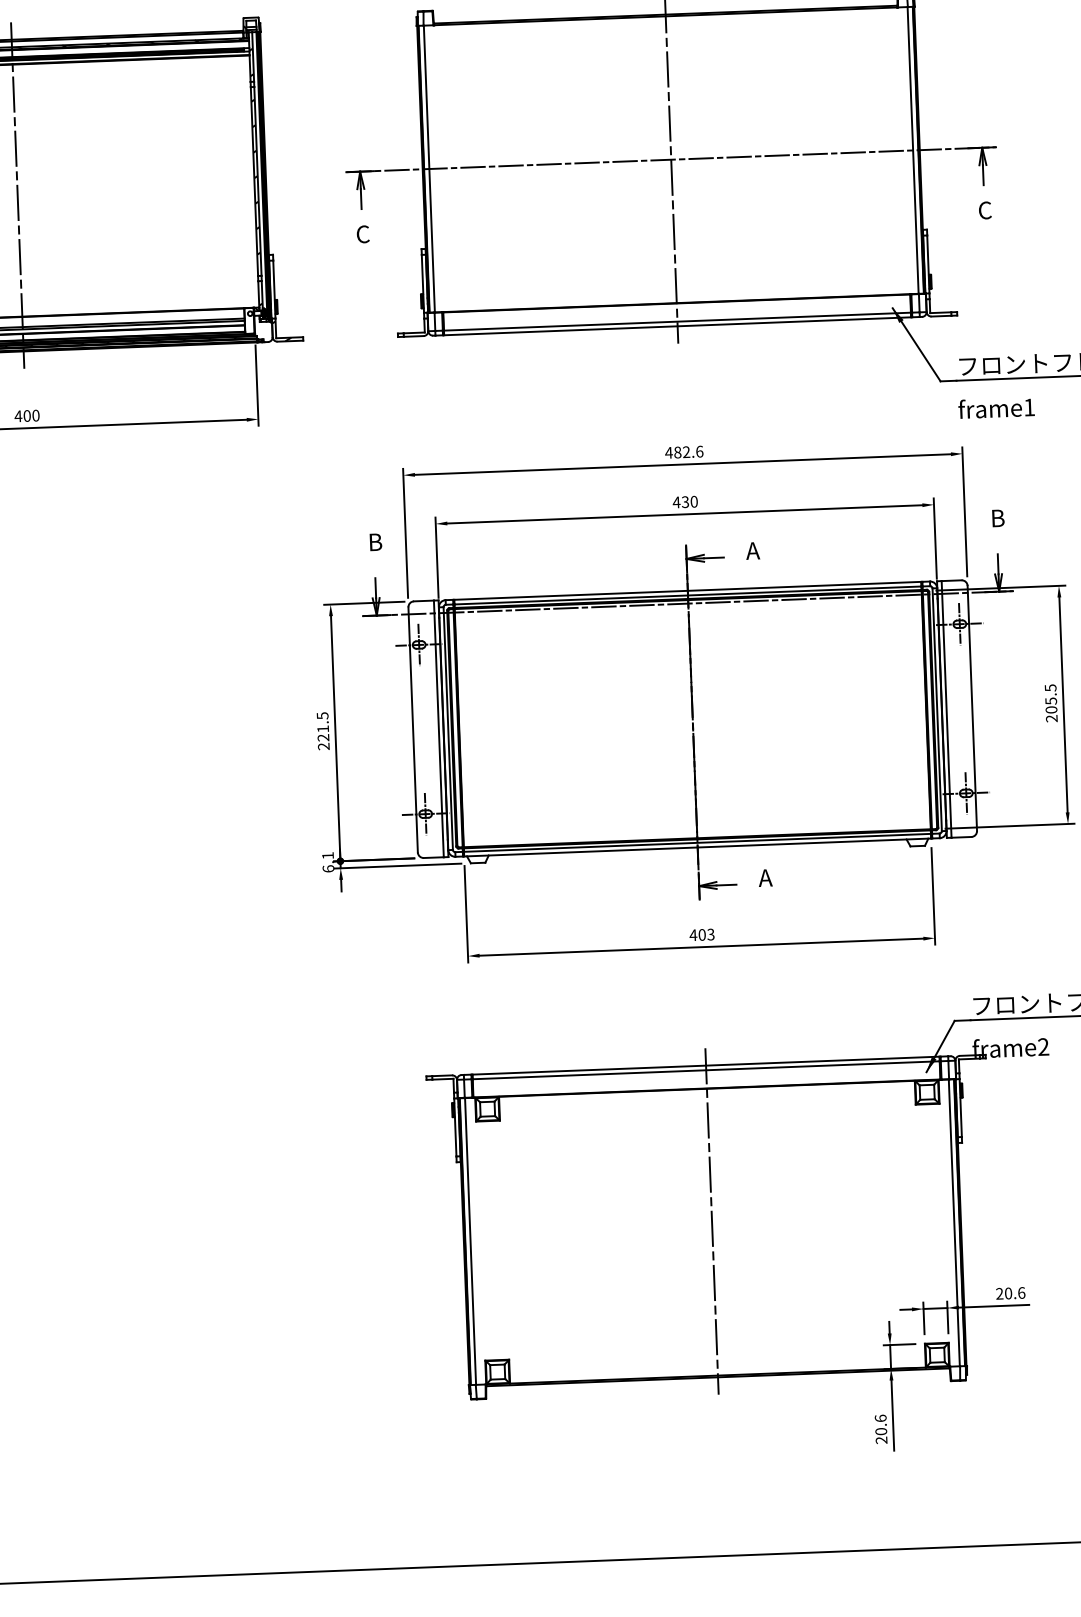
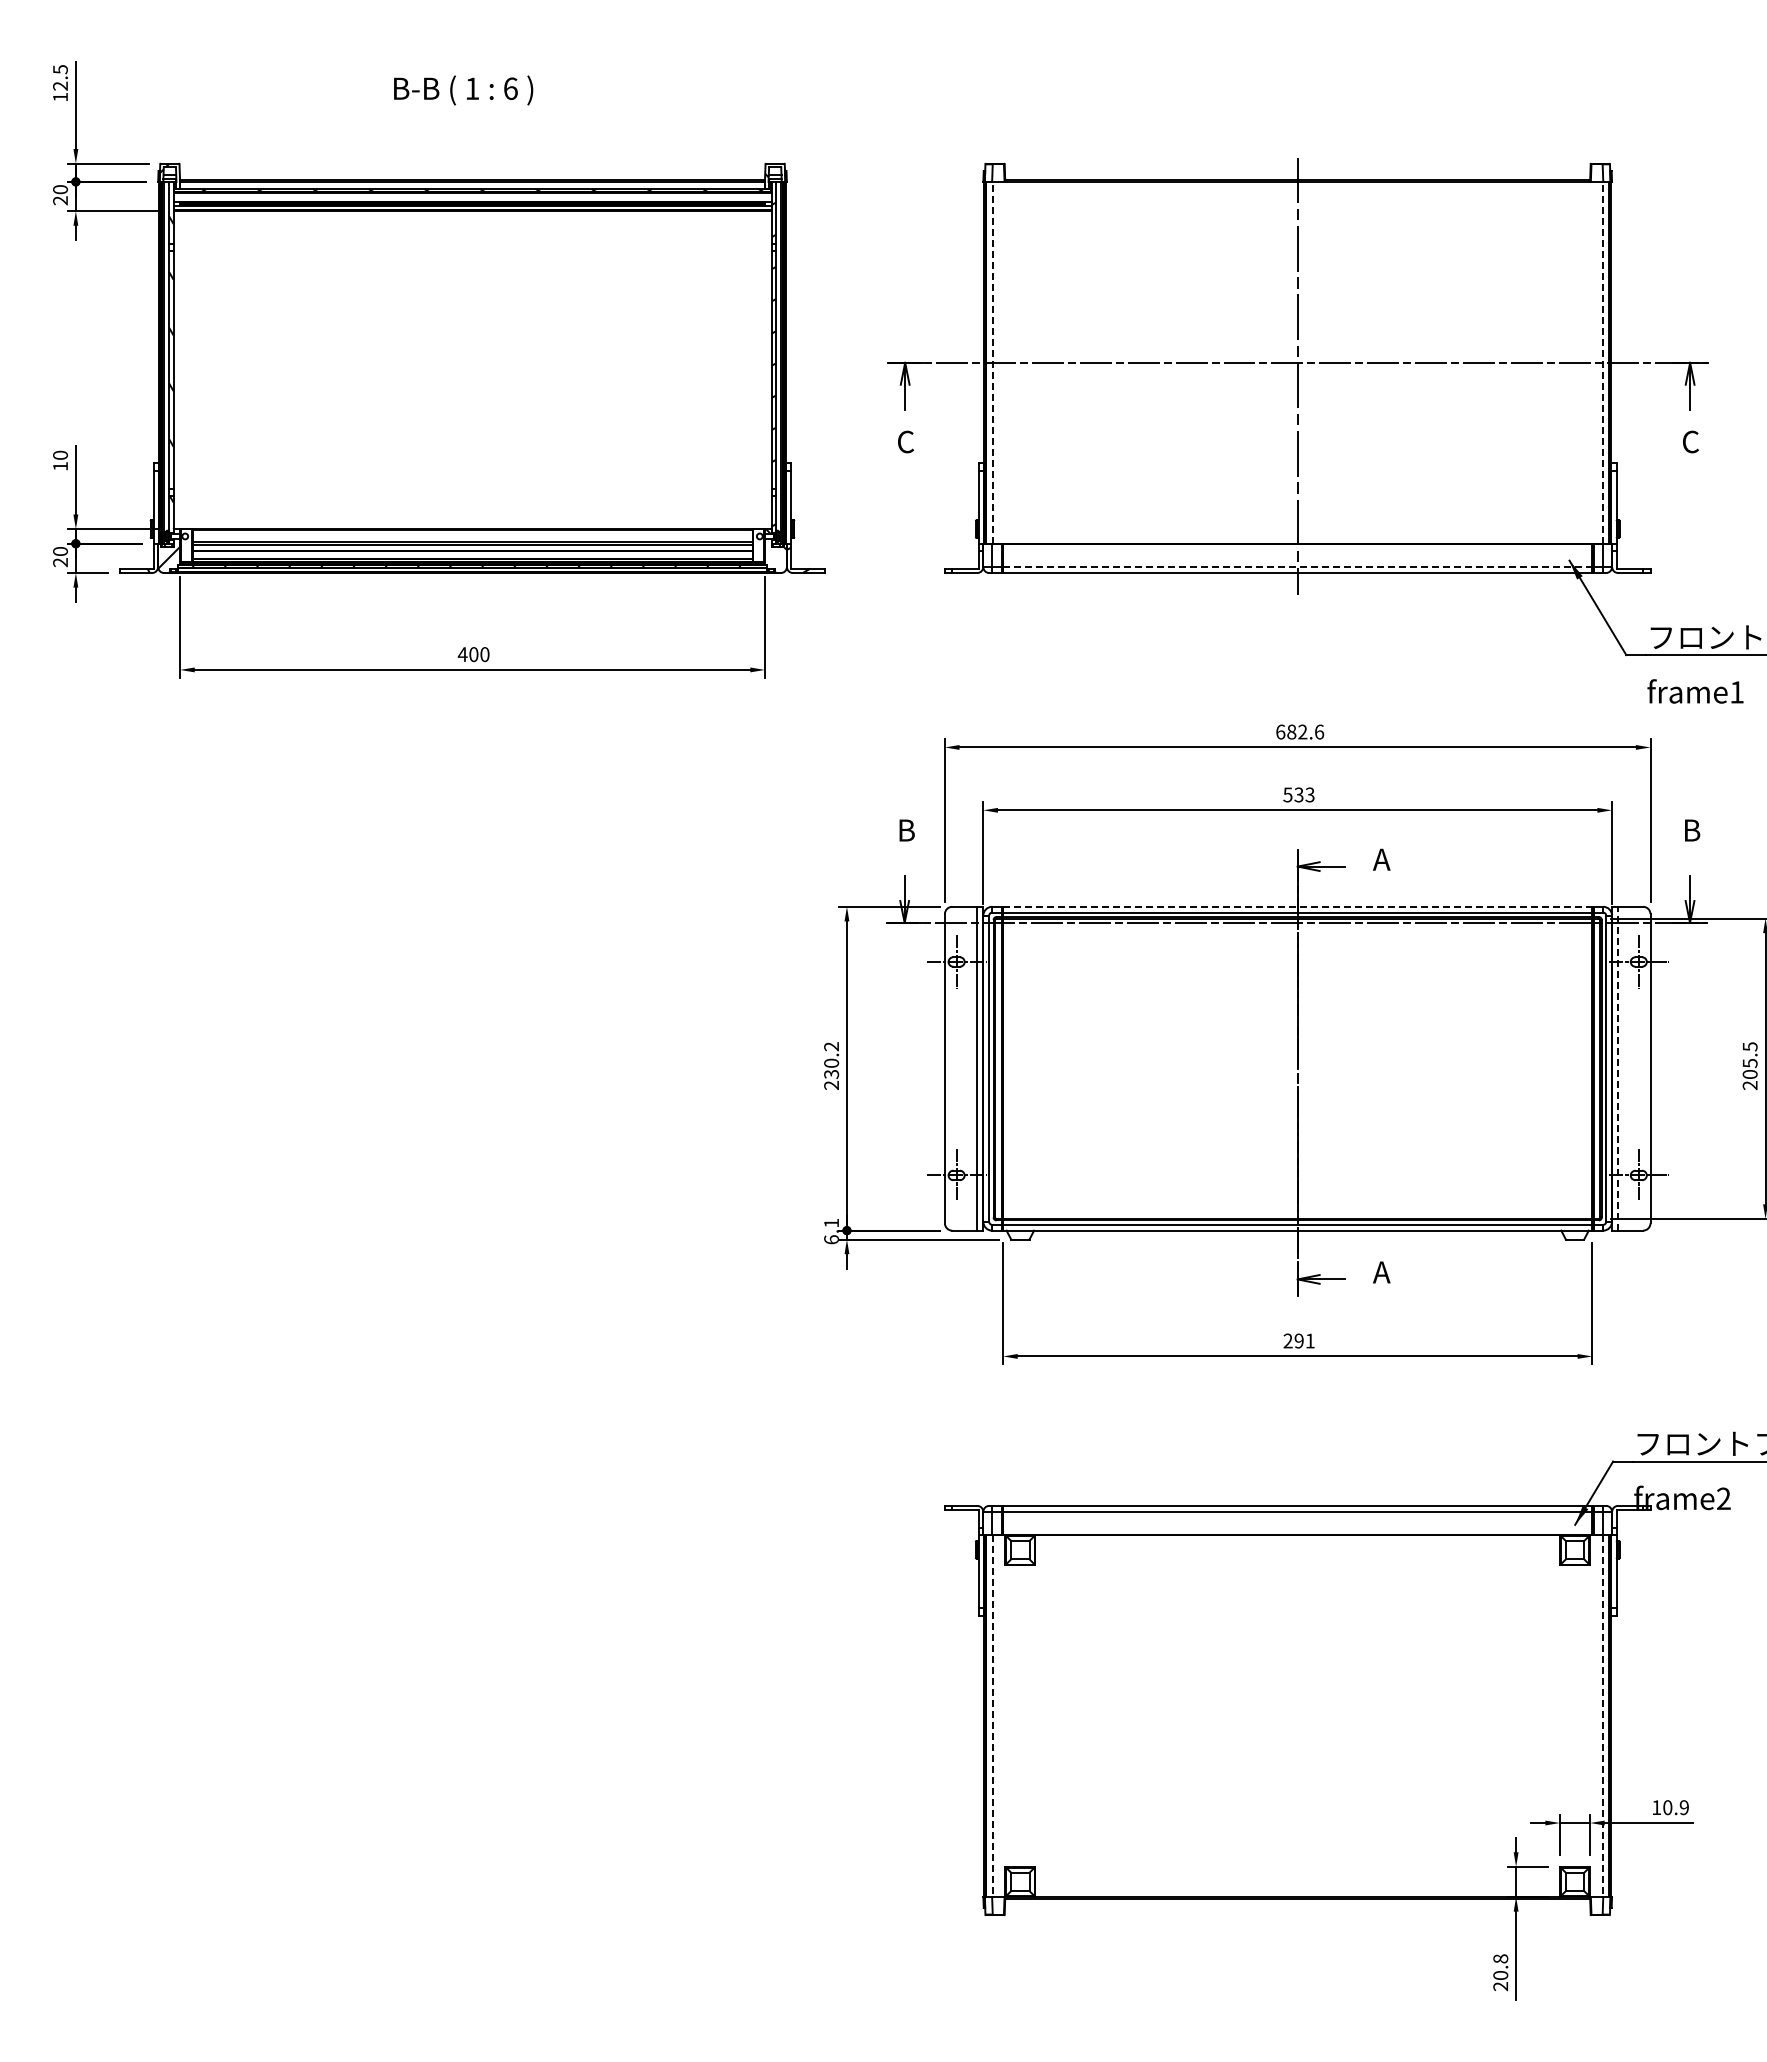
line: (912, 150) -> (1602, 362), solid -> dashed
line: (429, 168) -> (992, 362), solid -> dashed
line: (17, 194) -> (472, 375), removed
line: (677, 321) -> (1297, 567), solid -> dashed
text: (668, 452) -> (1280, 731), 482.6 -> 682.6
text: (685, 501) -> (1298, 794), 430 -> 533
line: (687, 590) -> (1297, 906), solid -> dashed
line: (946, 709) -> (1618, 1068), solid -> dashed
text: (323, 726) -> (831, 1060), 221.5 -> 230.2
text: (701, 934) -> (1298, 1340), 403 -> 291
line: (711, 1221) -> (1297, 1702), removed
line: (954, 1223) -> (1602, 1716), solid -> dashed
line: (470, 1241) -> (992, 1716), solid -> dashed
text: (1010, 1293) -> (1670, 1807), 20.6 -> 10.9
text: (880, 1418) -> (1500, 1958), 20.6 -> 20.8

